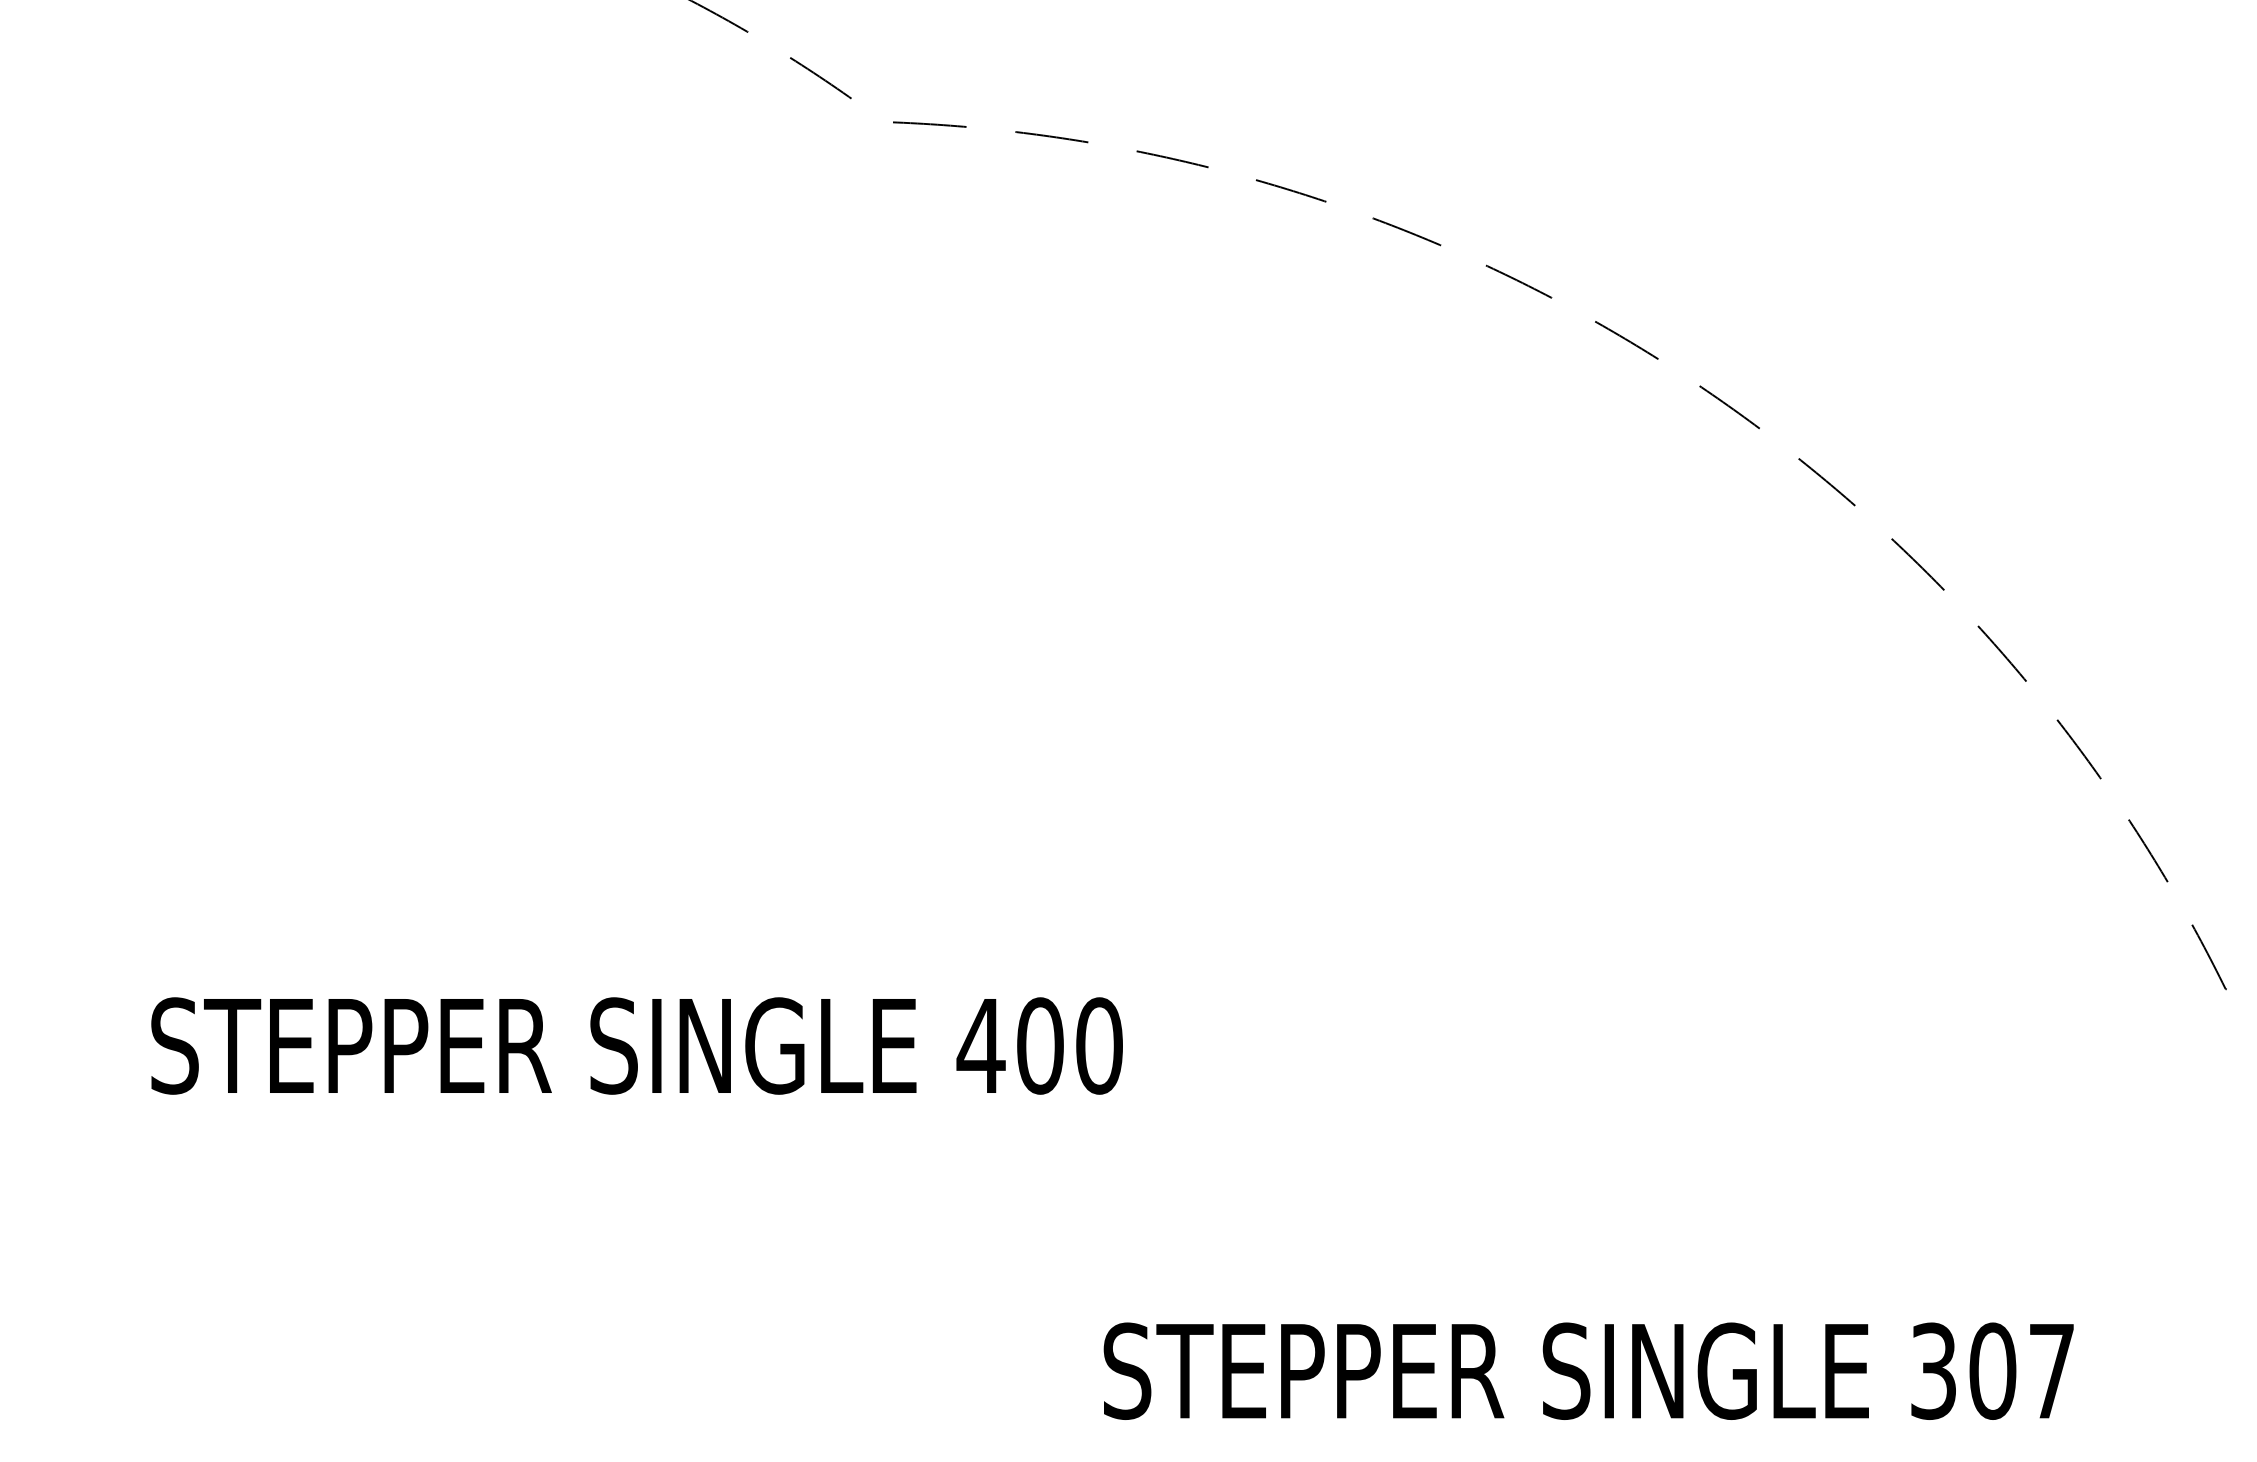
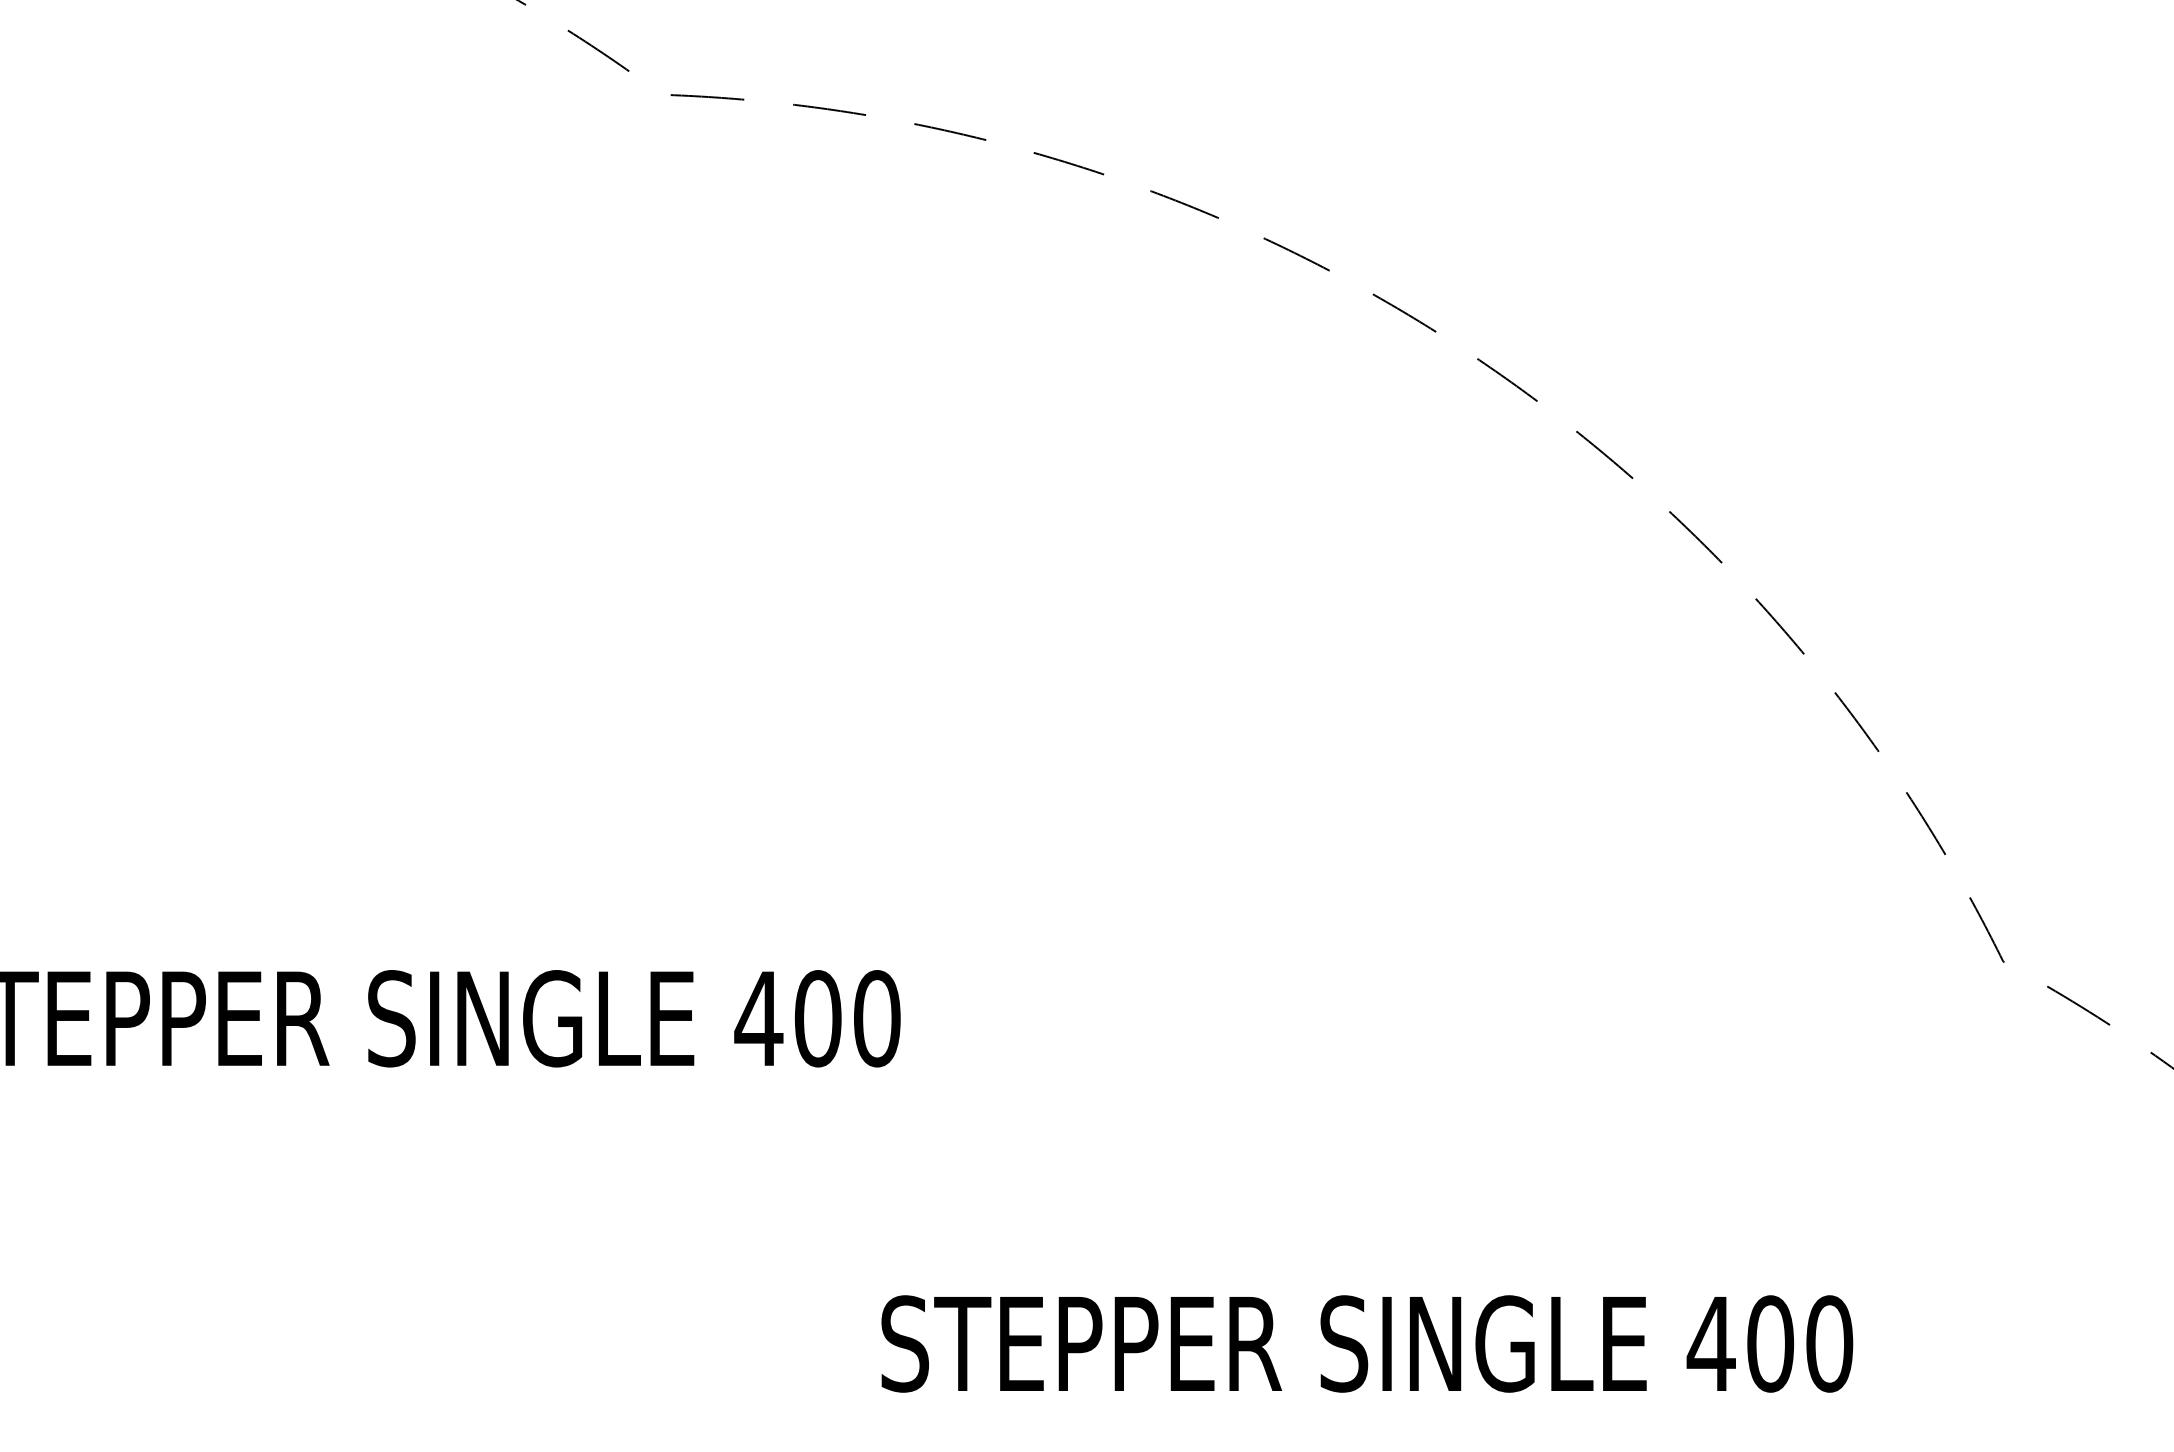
text: (1992, 1370) -> (1770, 1343), 307 -> 400

